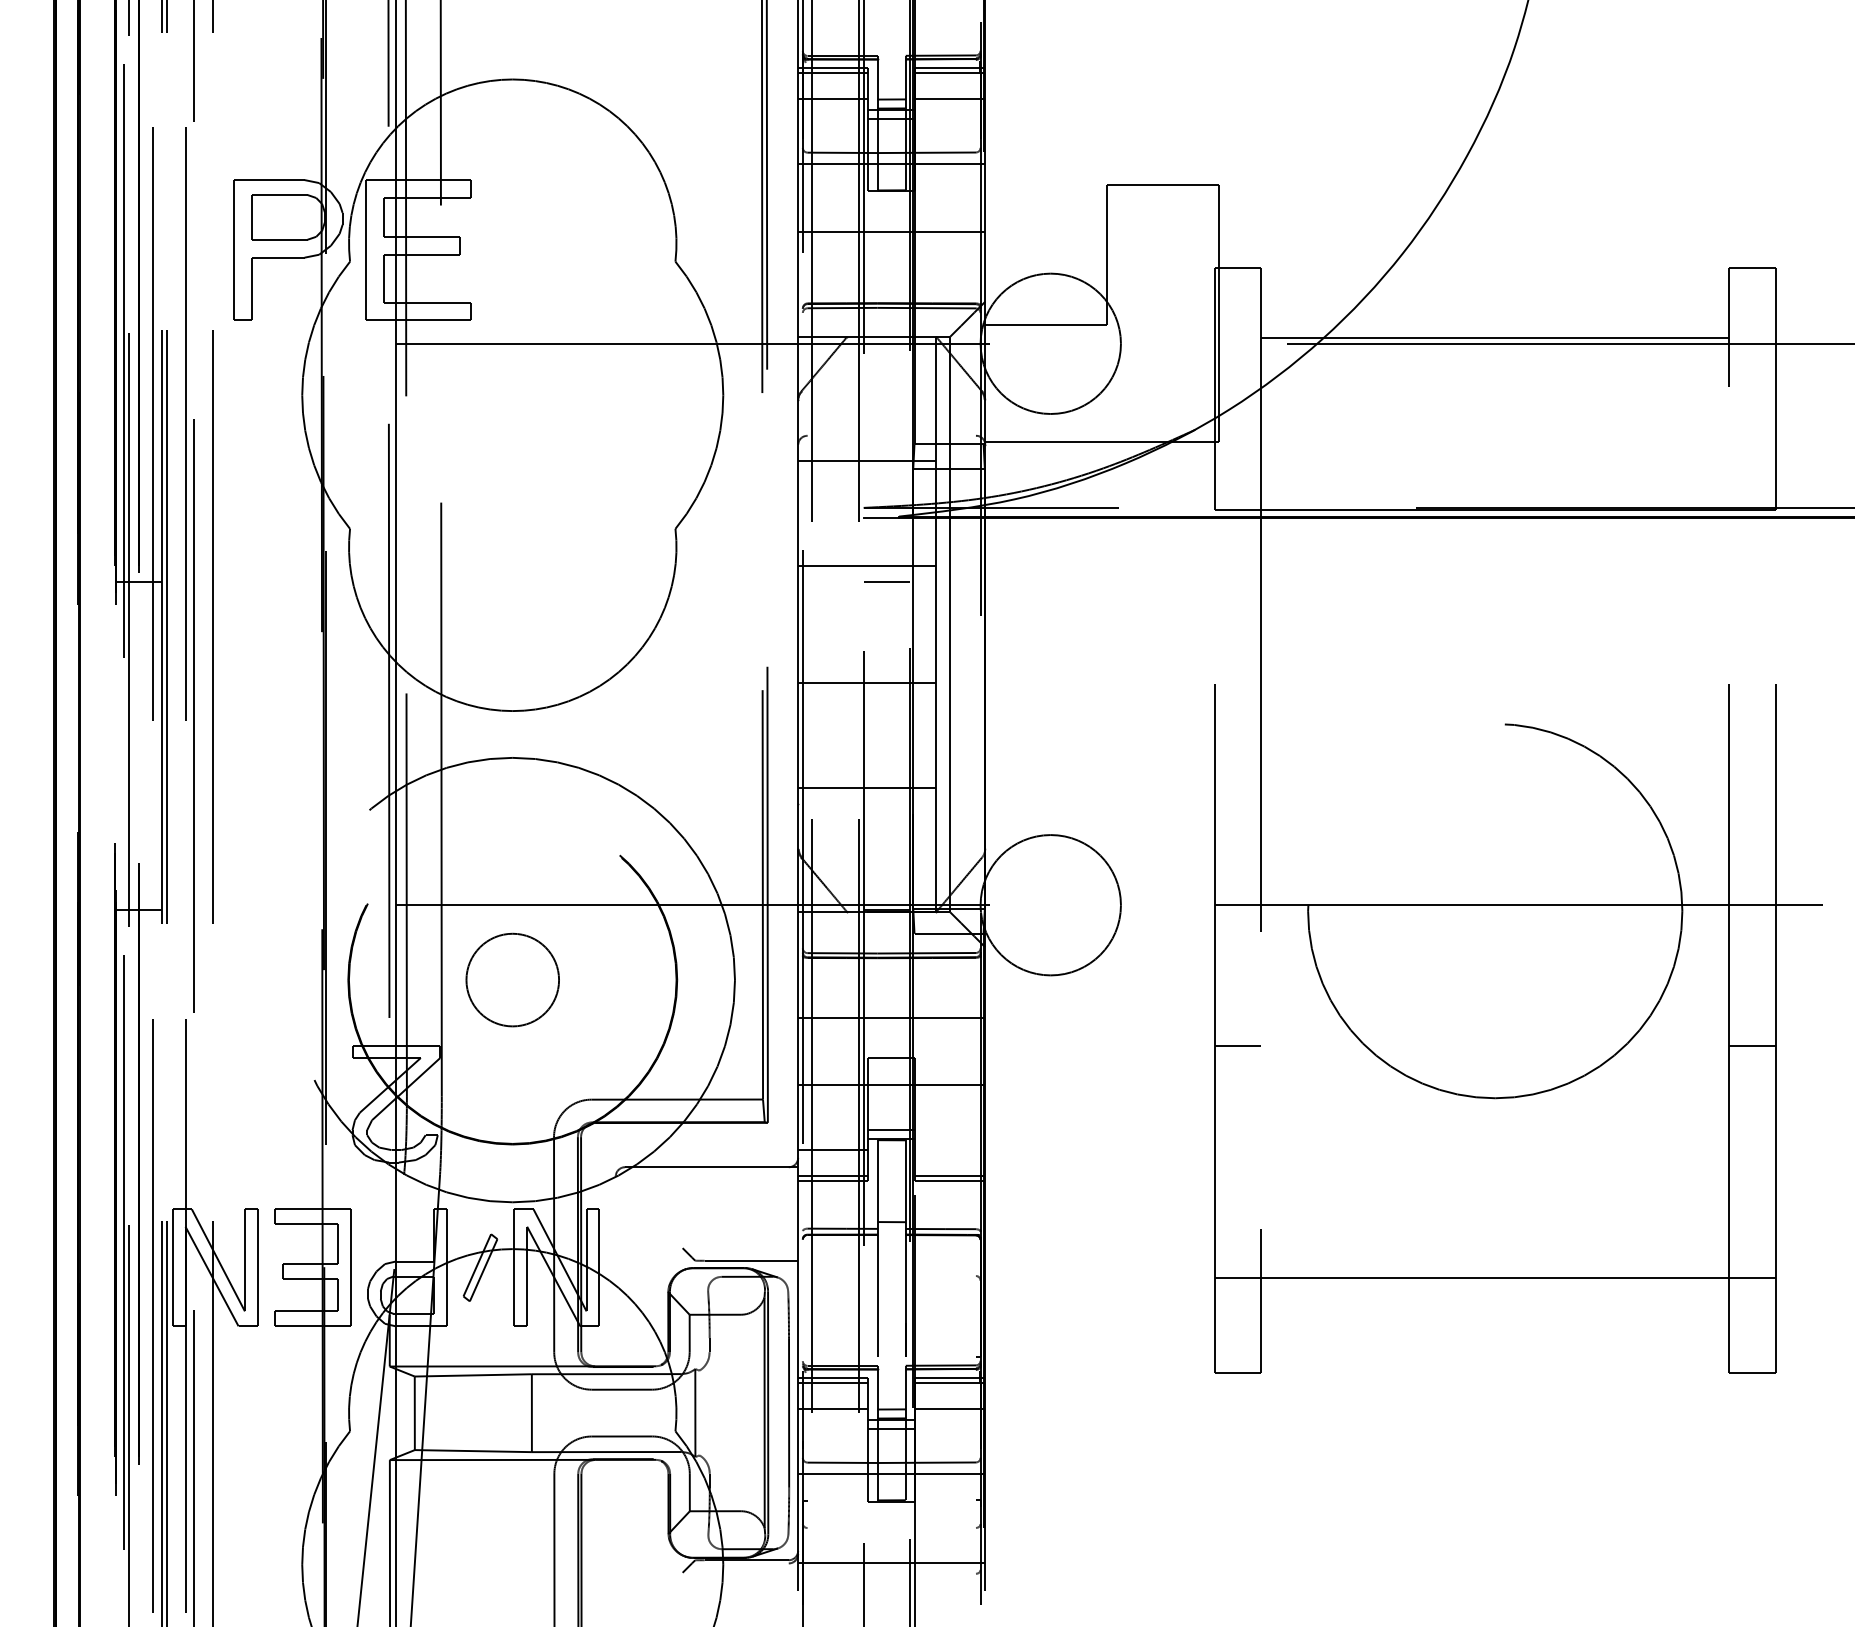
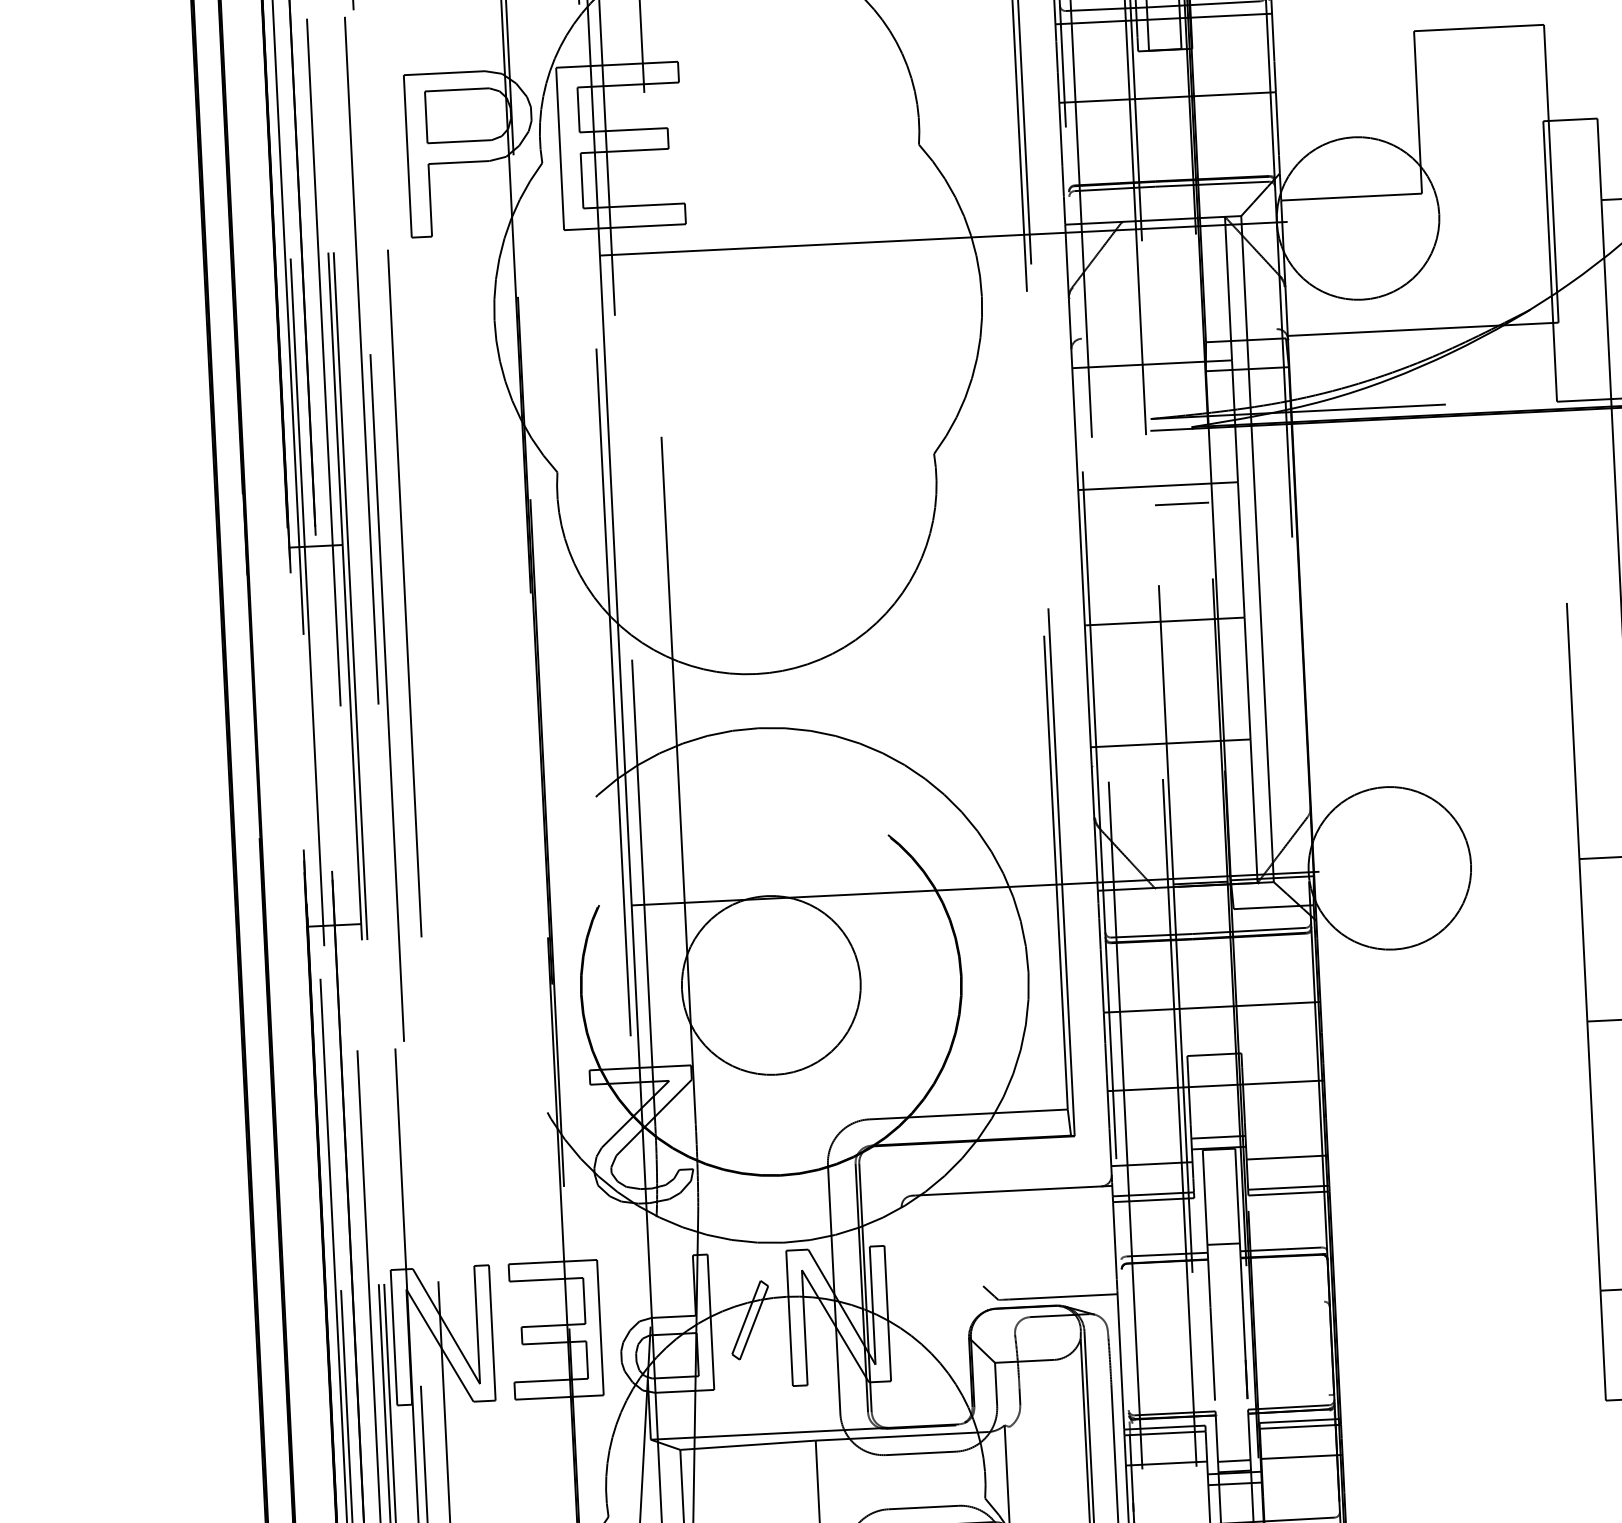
circle: (512, 979) -> (770, 984), size x1.67
line: (950, 1150) -> (1287, 1157), added

